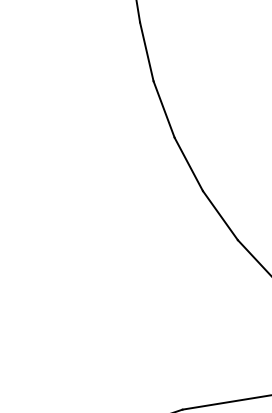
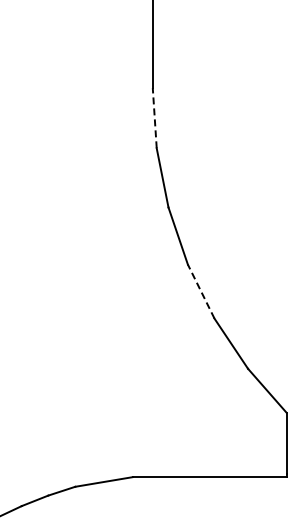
line: (146, 51) -> (154, 117), solid -> dashed
line: (220, 215) -> (201, 291), solid -> dashed

